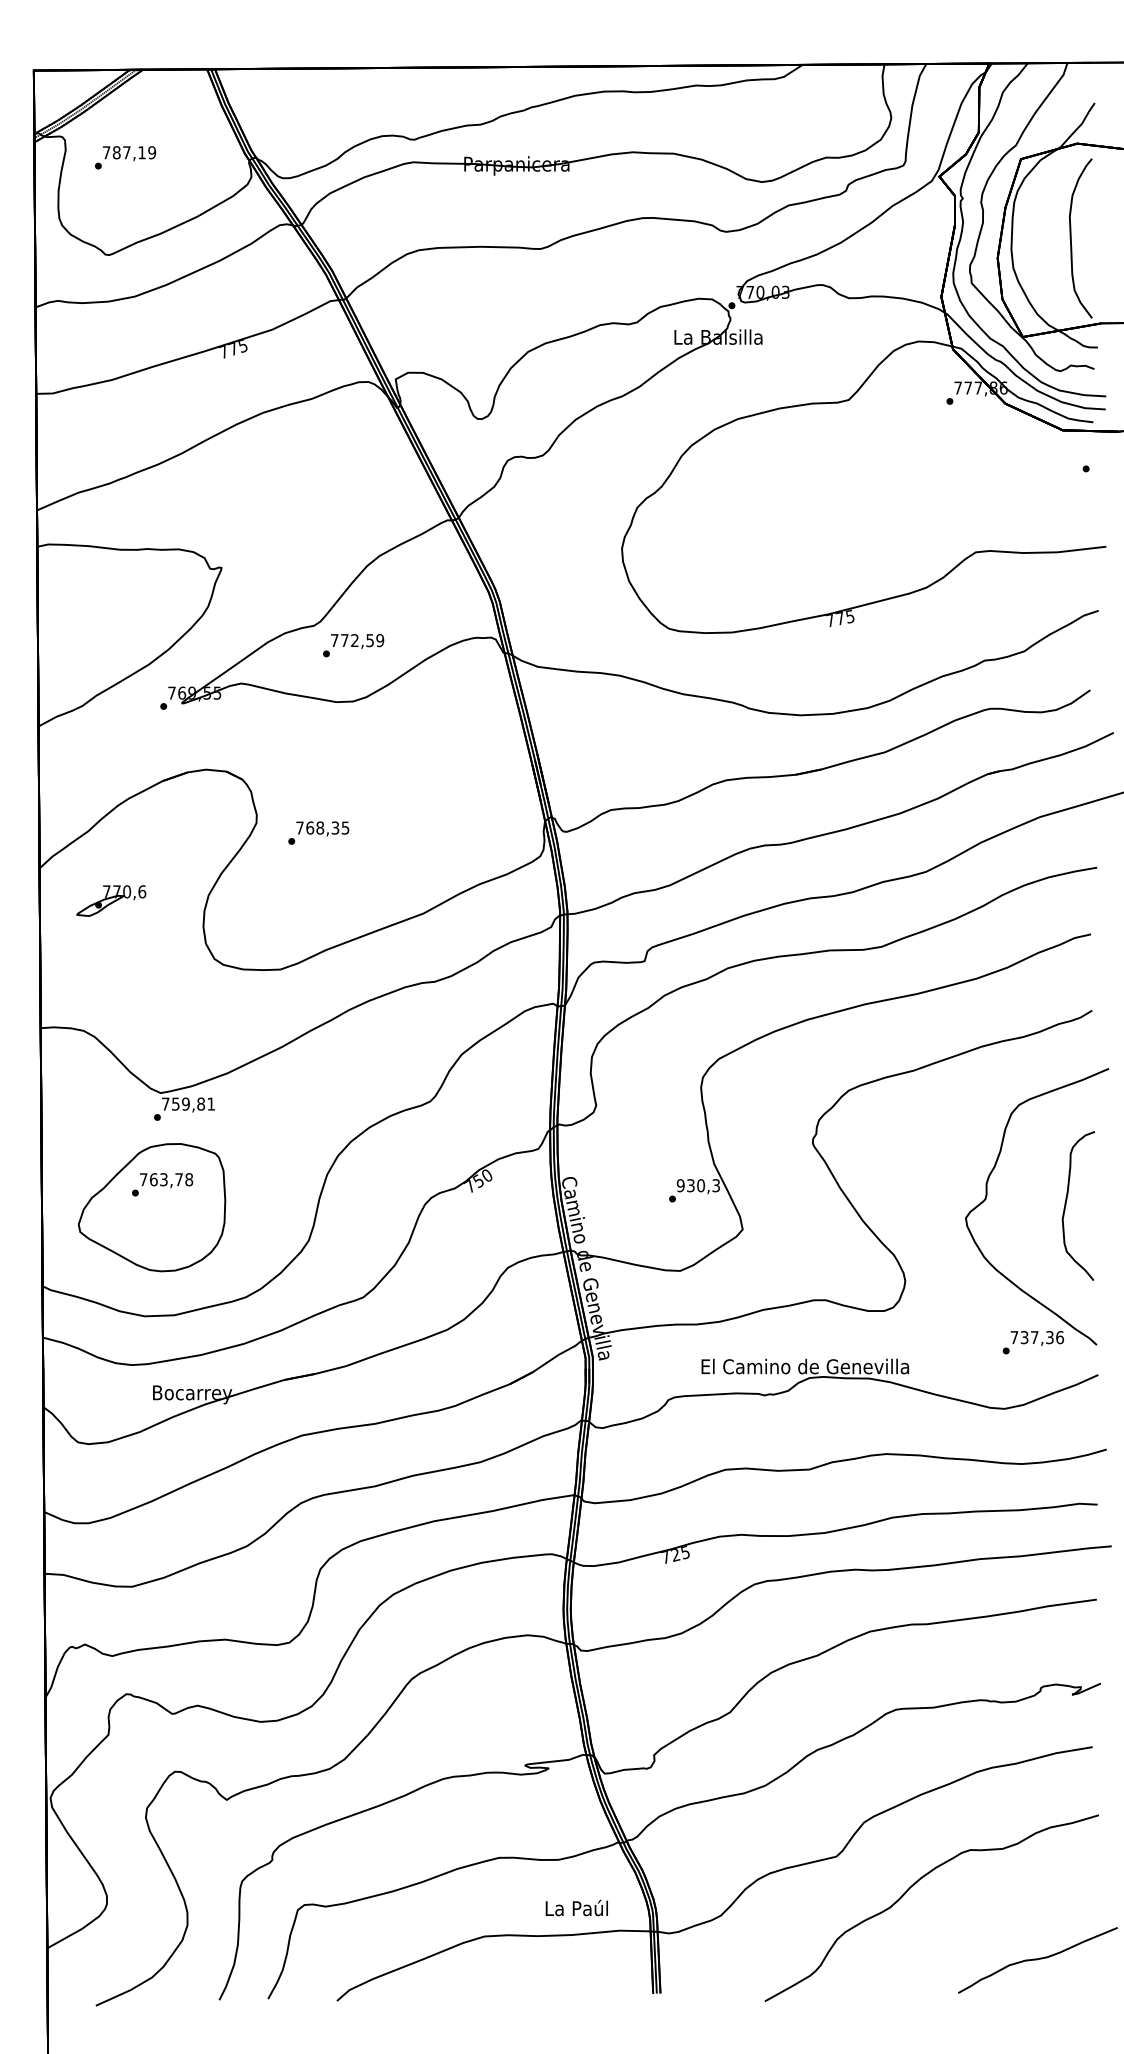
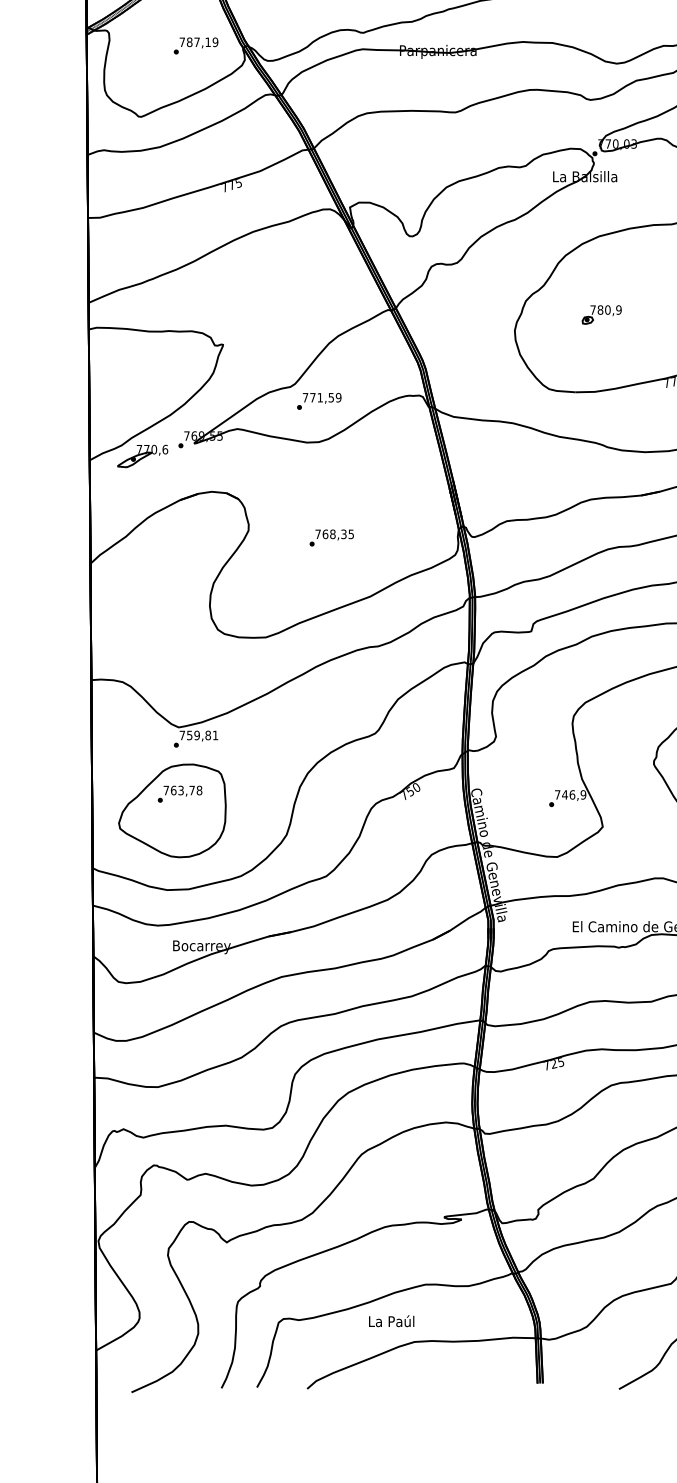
text: (125, 157) -> (196, 45), moved
part: (741, 526) -> (601, 314), added
text: (354, 640) -> (319, 397), 772,59 -> 771,59
text: (318, 832) -> (331, 537), moved
part: (111, 900) -> (142, 455), moved
text: (698, 1185) -> (570, 794), 930,3 -> 746,9
text: (576, 1907) -> (391, 1320), moved

